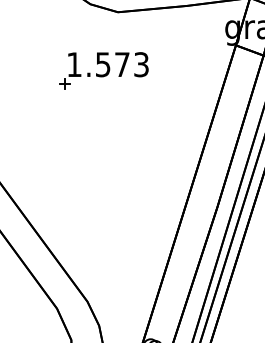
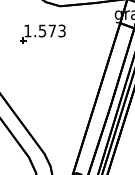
part: (103, 69) -> (42, 33), moved

